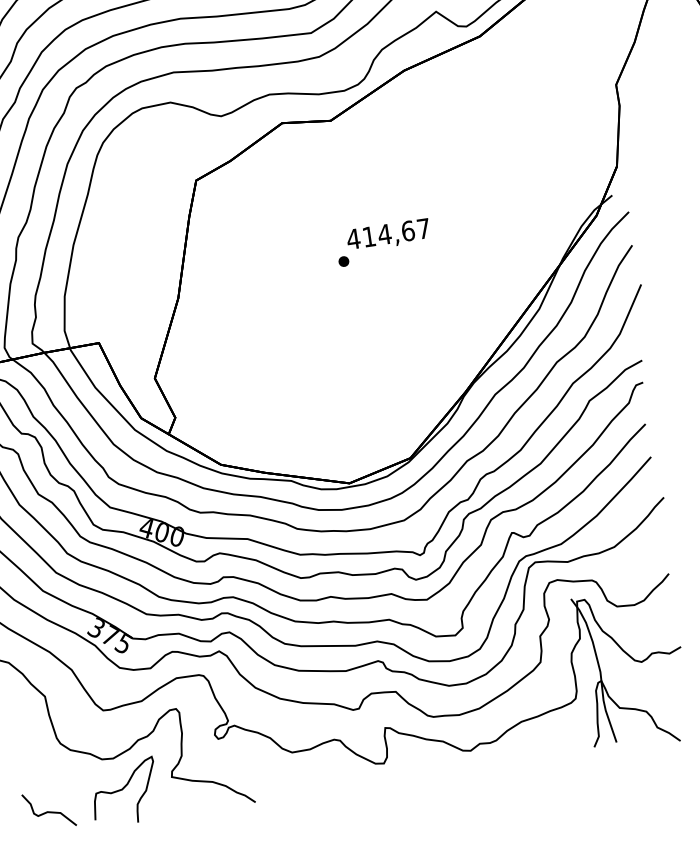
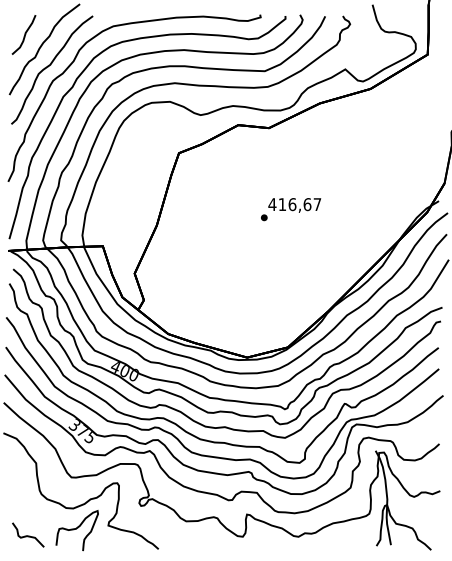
text: (384, 234) -> (292, 204), 414,67 -> 416,67

